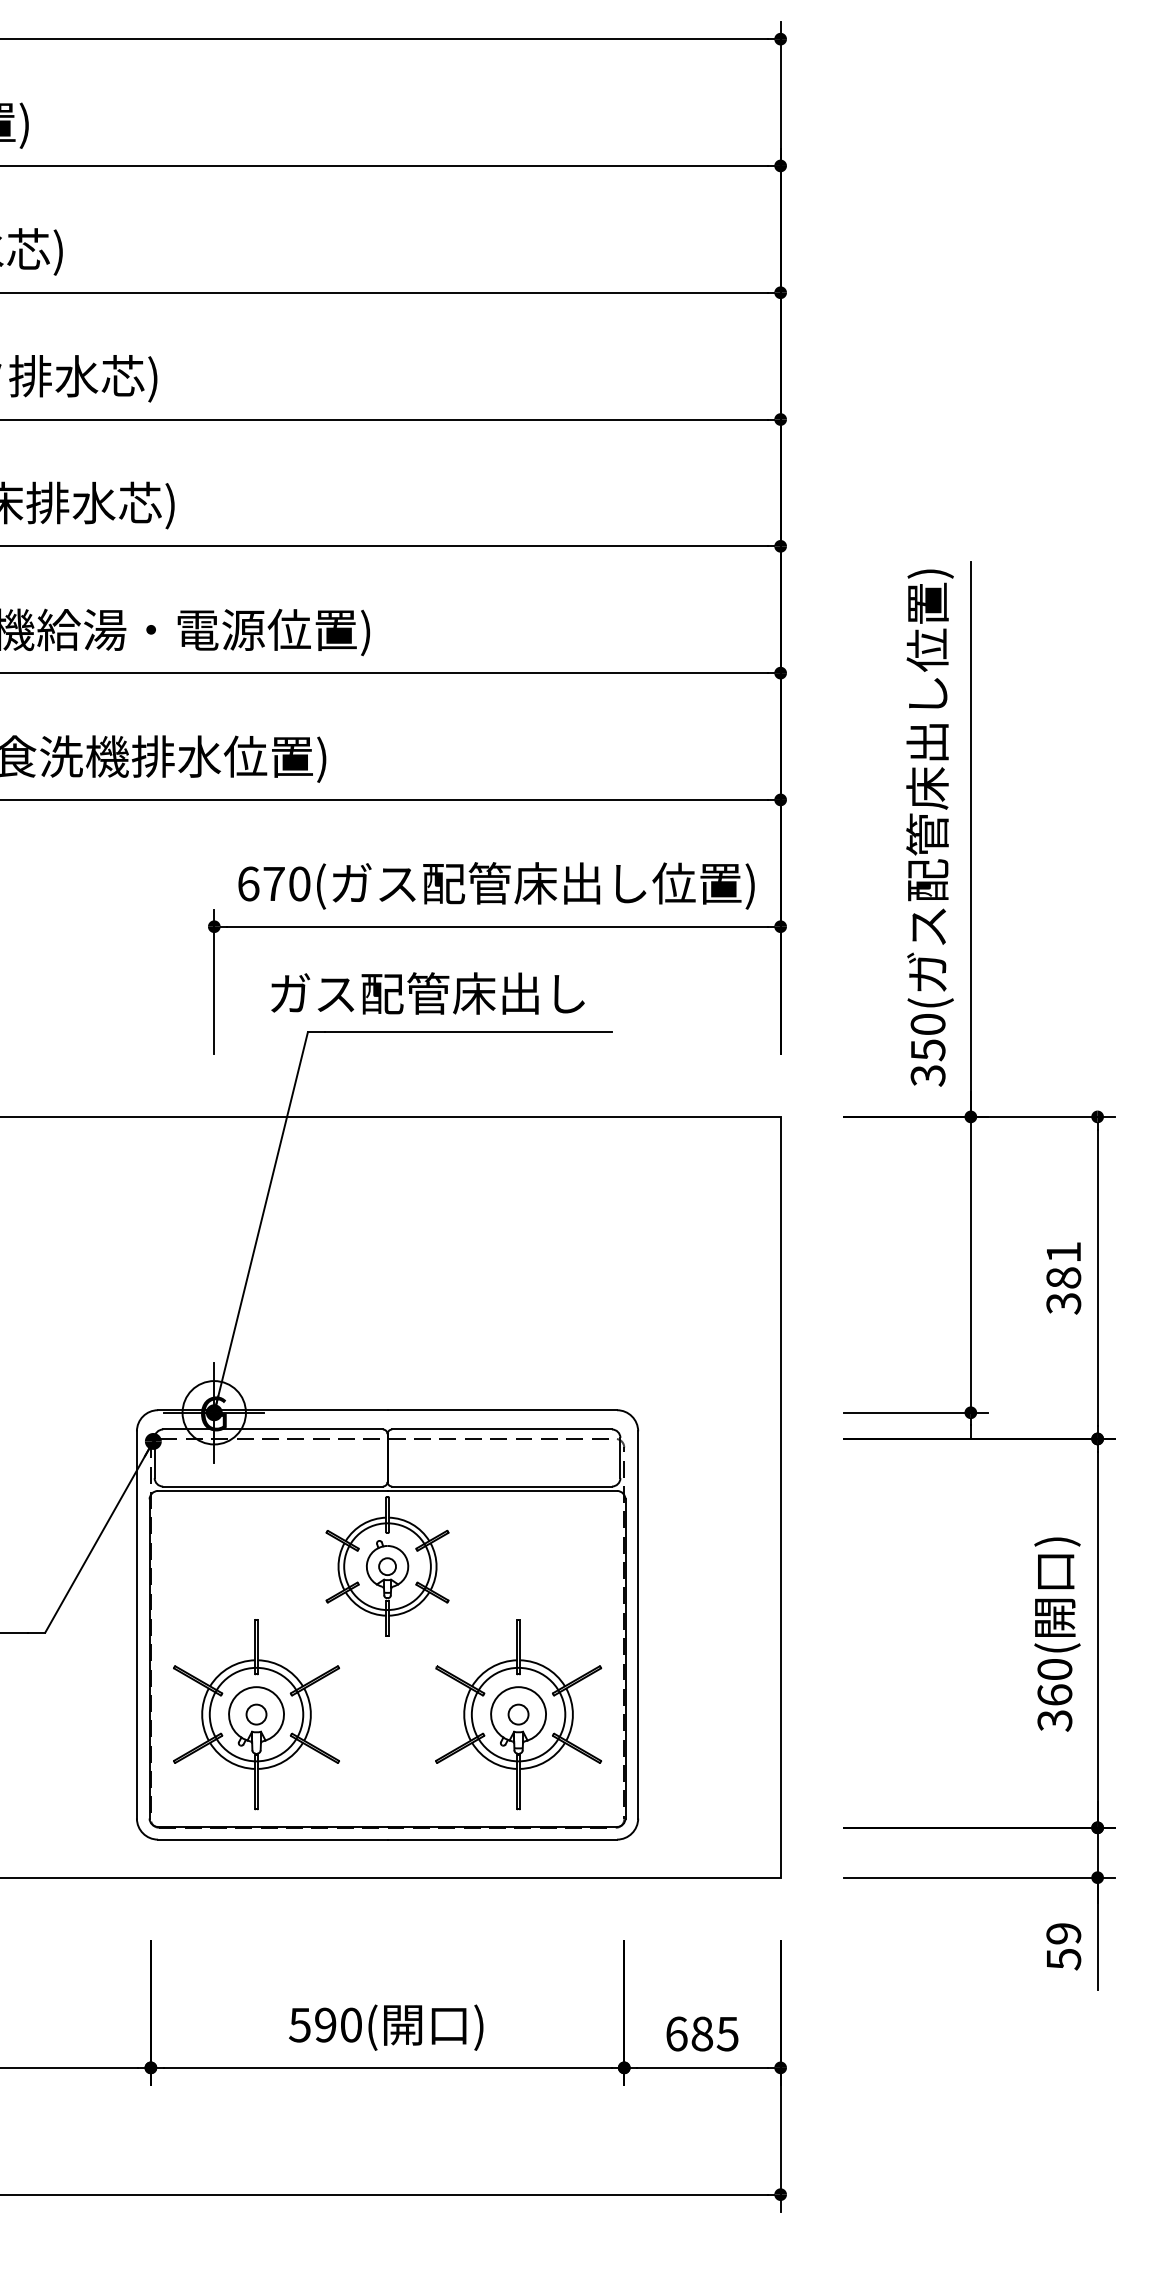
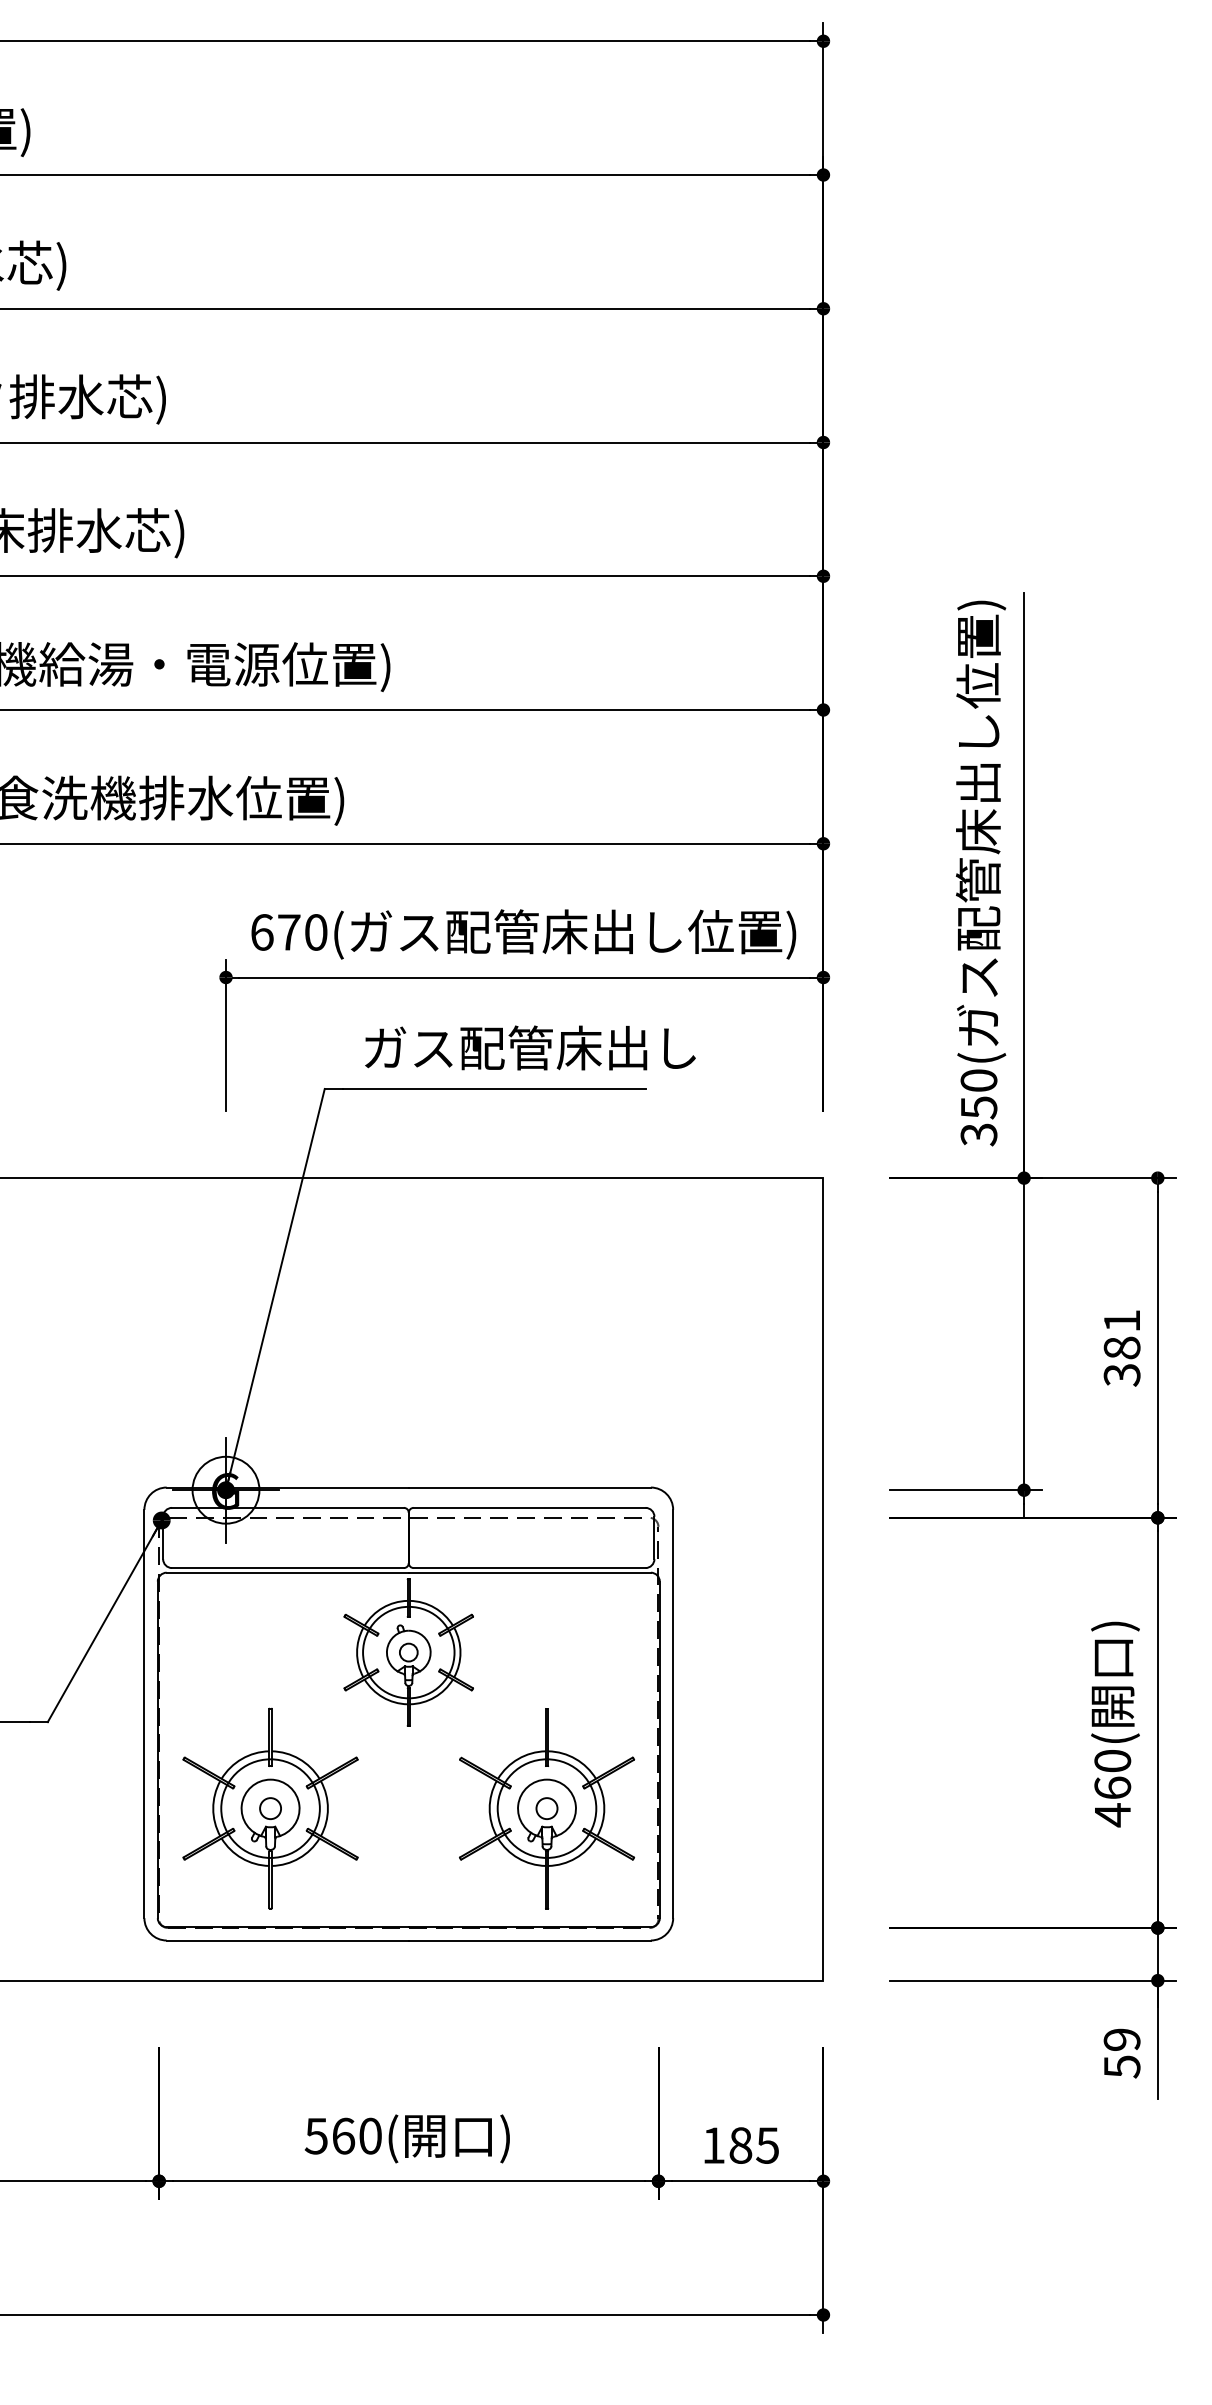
text: (428, 993) -> (530, 1047), moved
text: (1054, 1721) -> (1112, 1815), 360( -> 460(
text: (325, 2024) -> (343, 2135), 590( -> 560(
text: (677, 2033) -> (714, 2145), 685 -> 185

